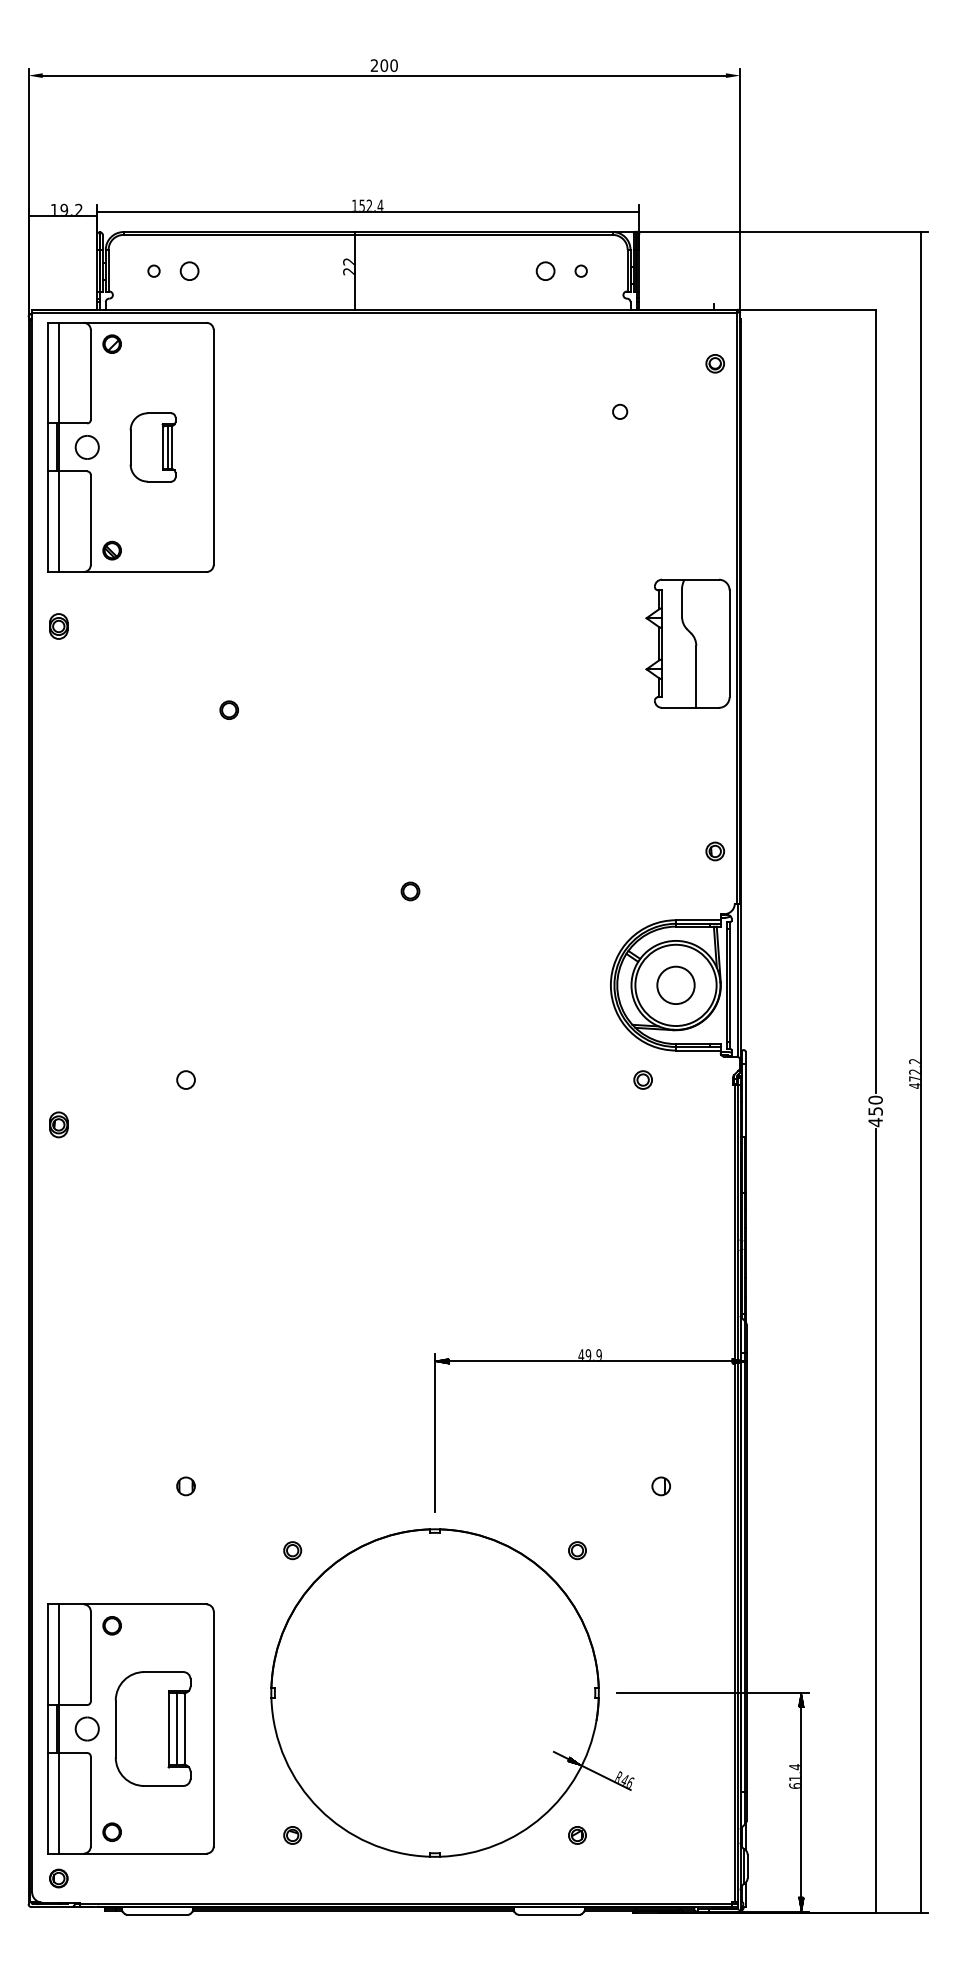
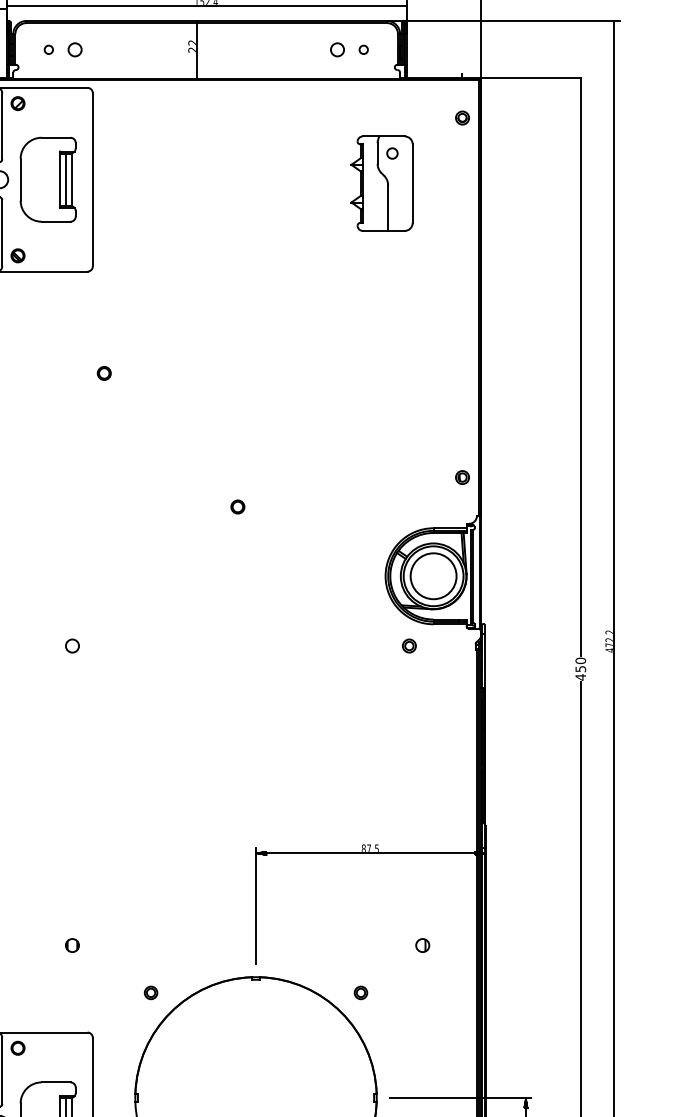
part: (152, 447) -> (47, 179), size x1.67
part: (687, 643) -> (381, 183), moved
circle: (675, 985) -> (433, 576), size x1.67
text: (589, 1354) -> (369, 848), 49.9 -> 87.5

